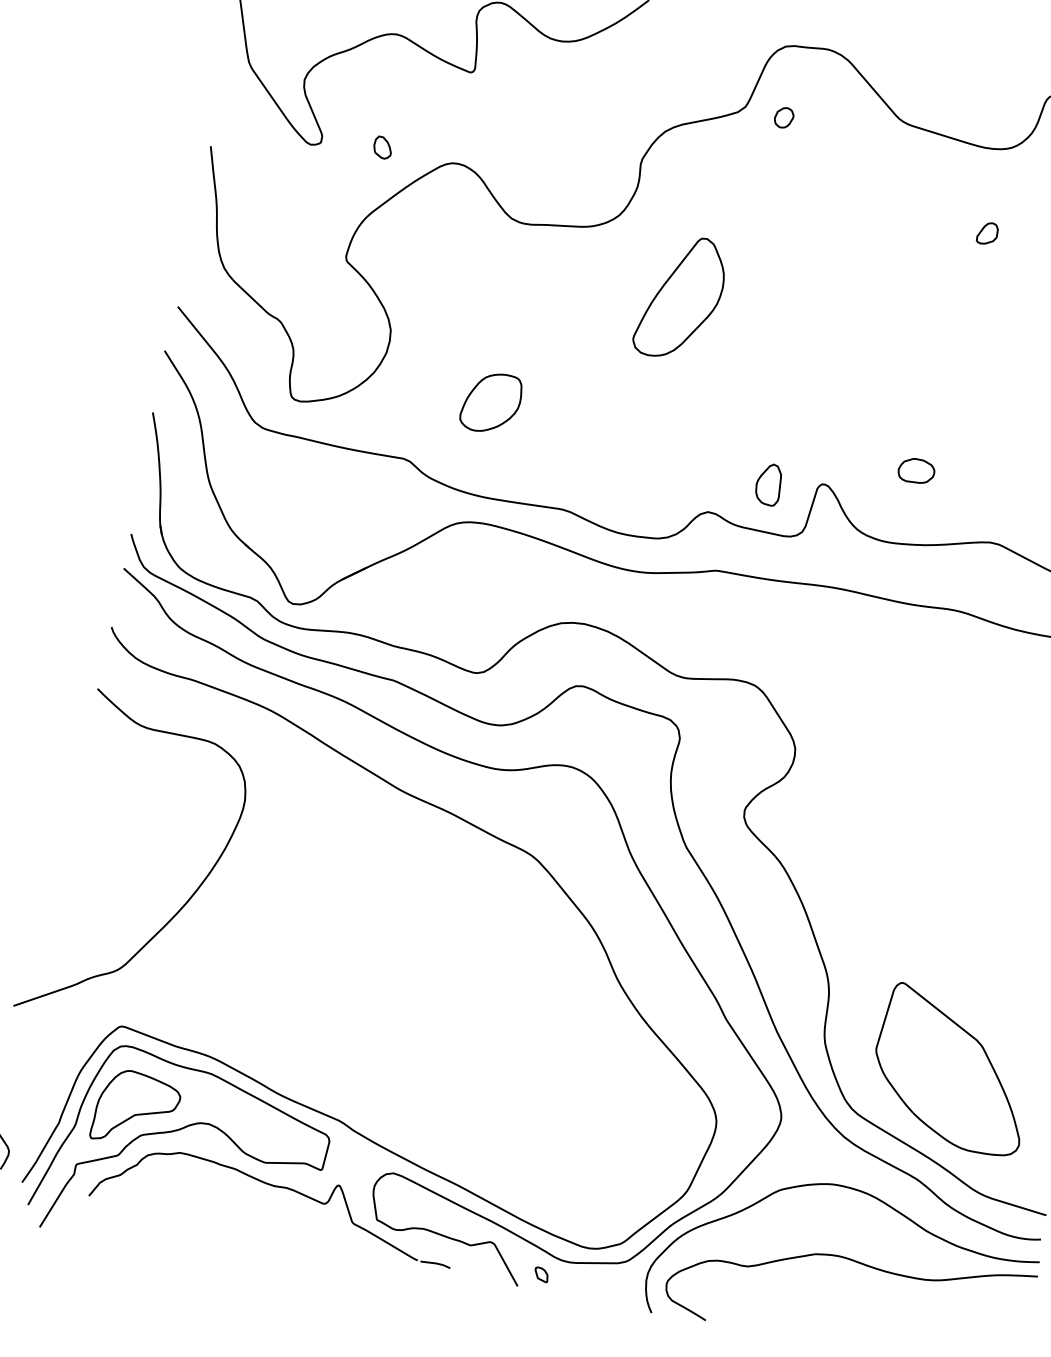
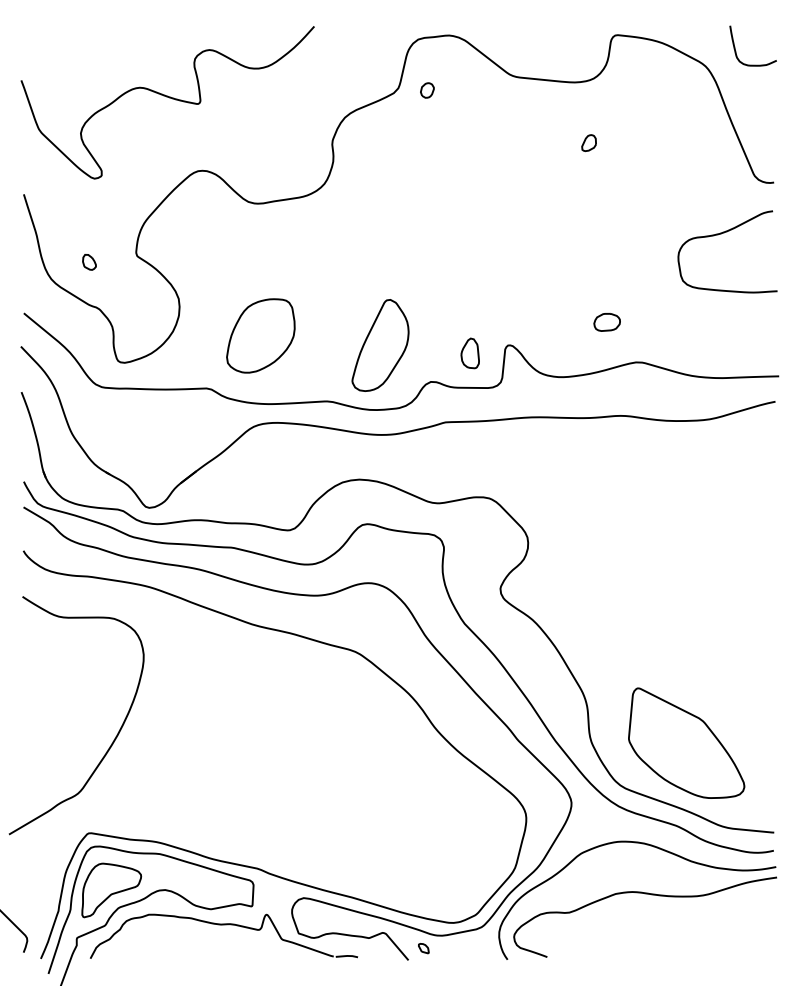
part: (382, 147) -> (89, 262), moved
part: (681, 297) -> (380, 345), moved
part: (490, 402) -> (260, 335), size x1.67
part: (915, 471) -> (606, 322), moved

